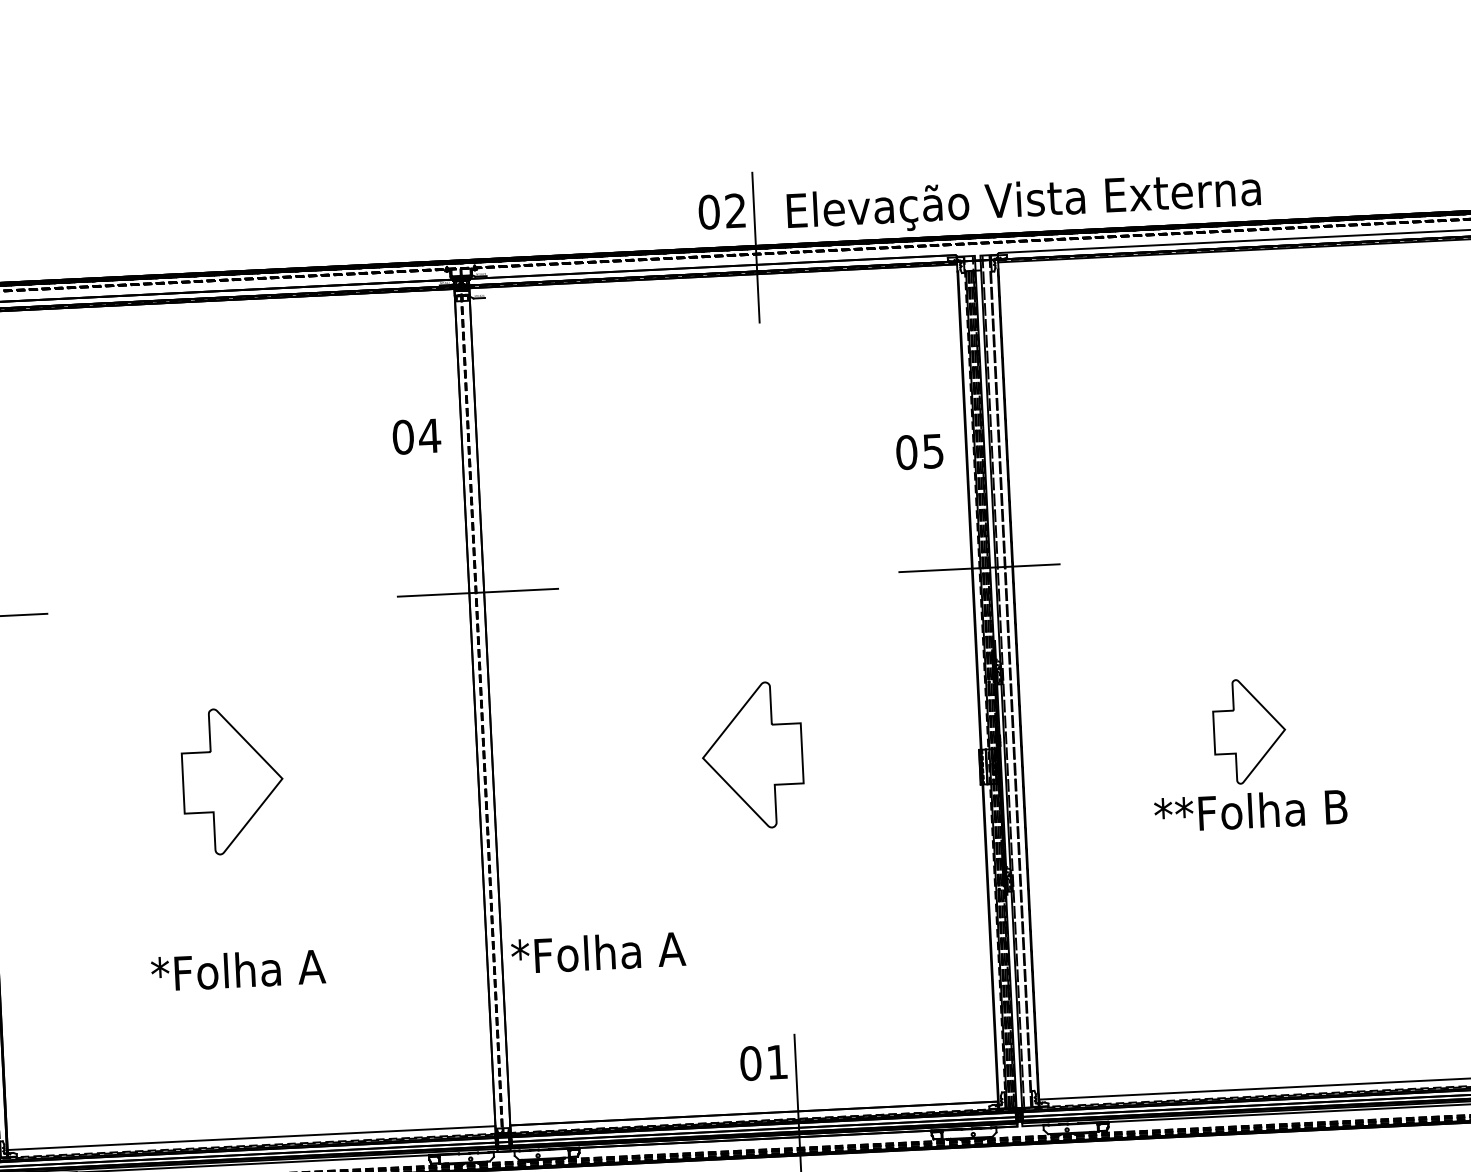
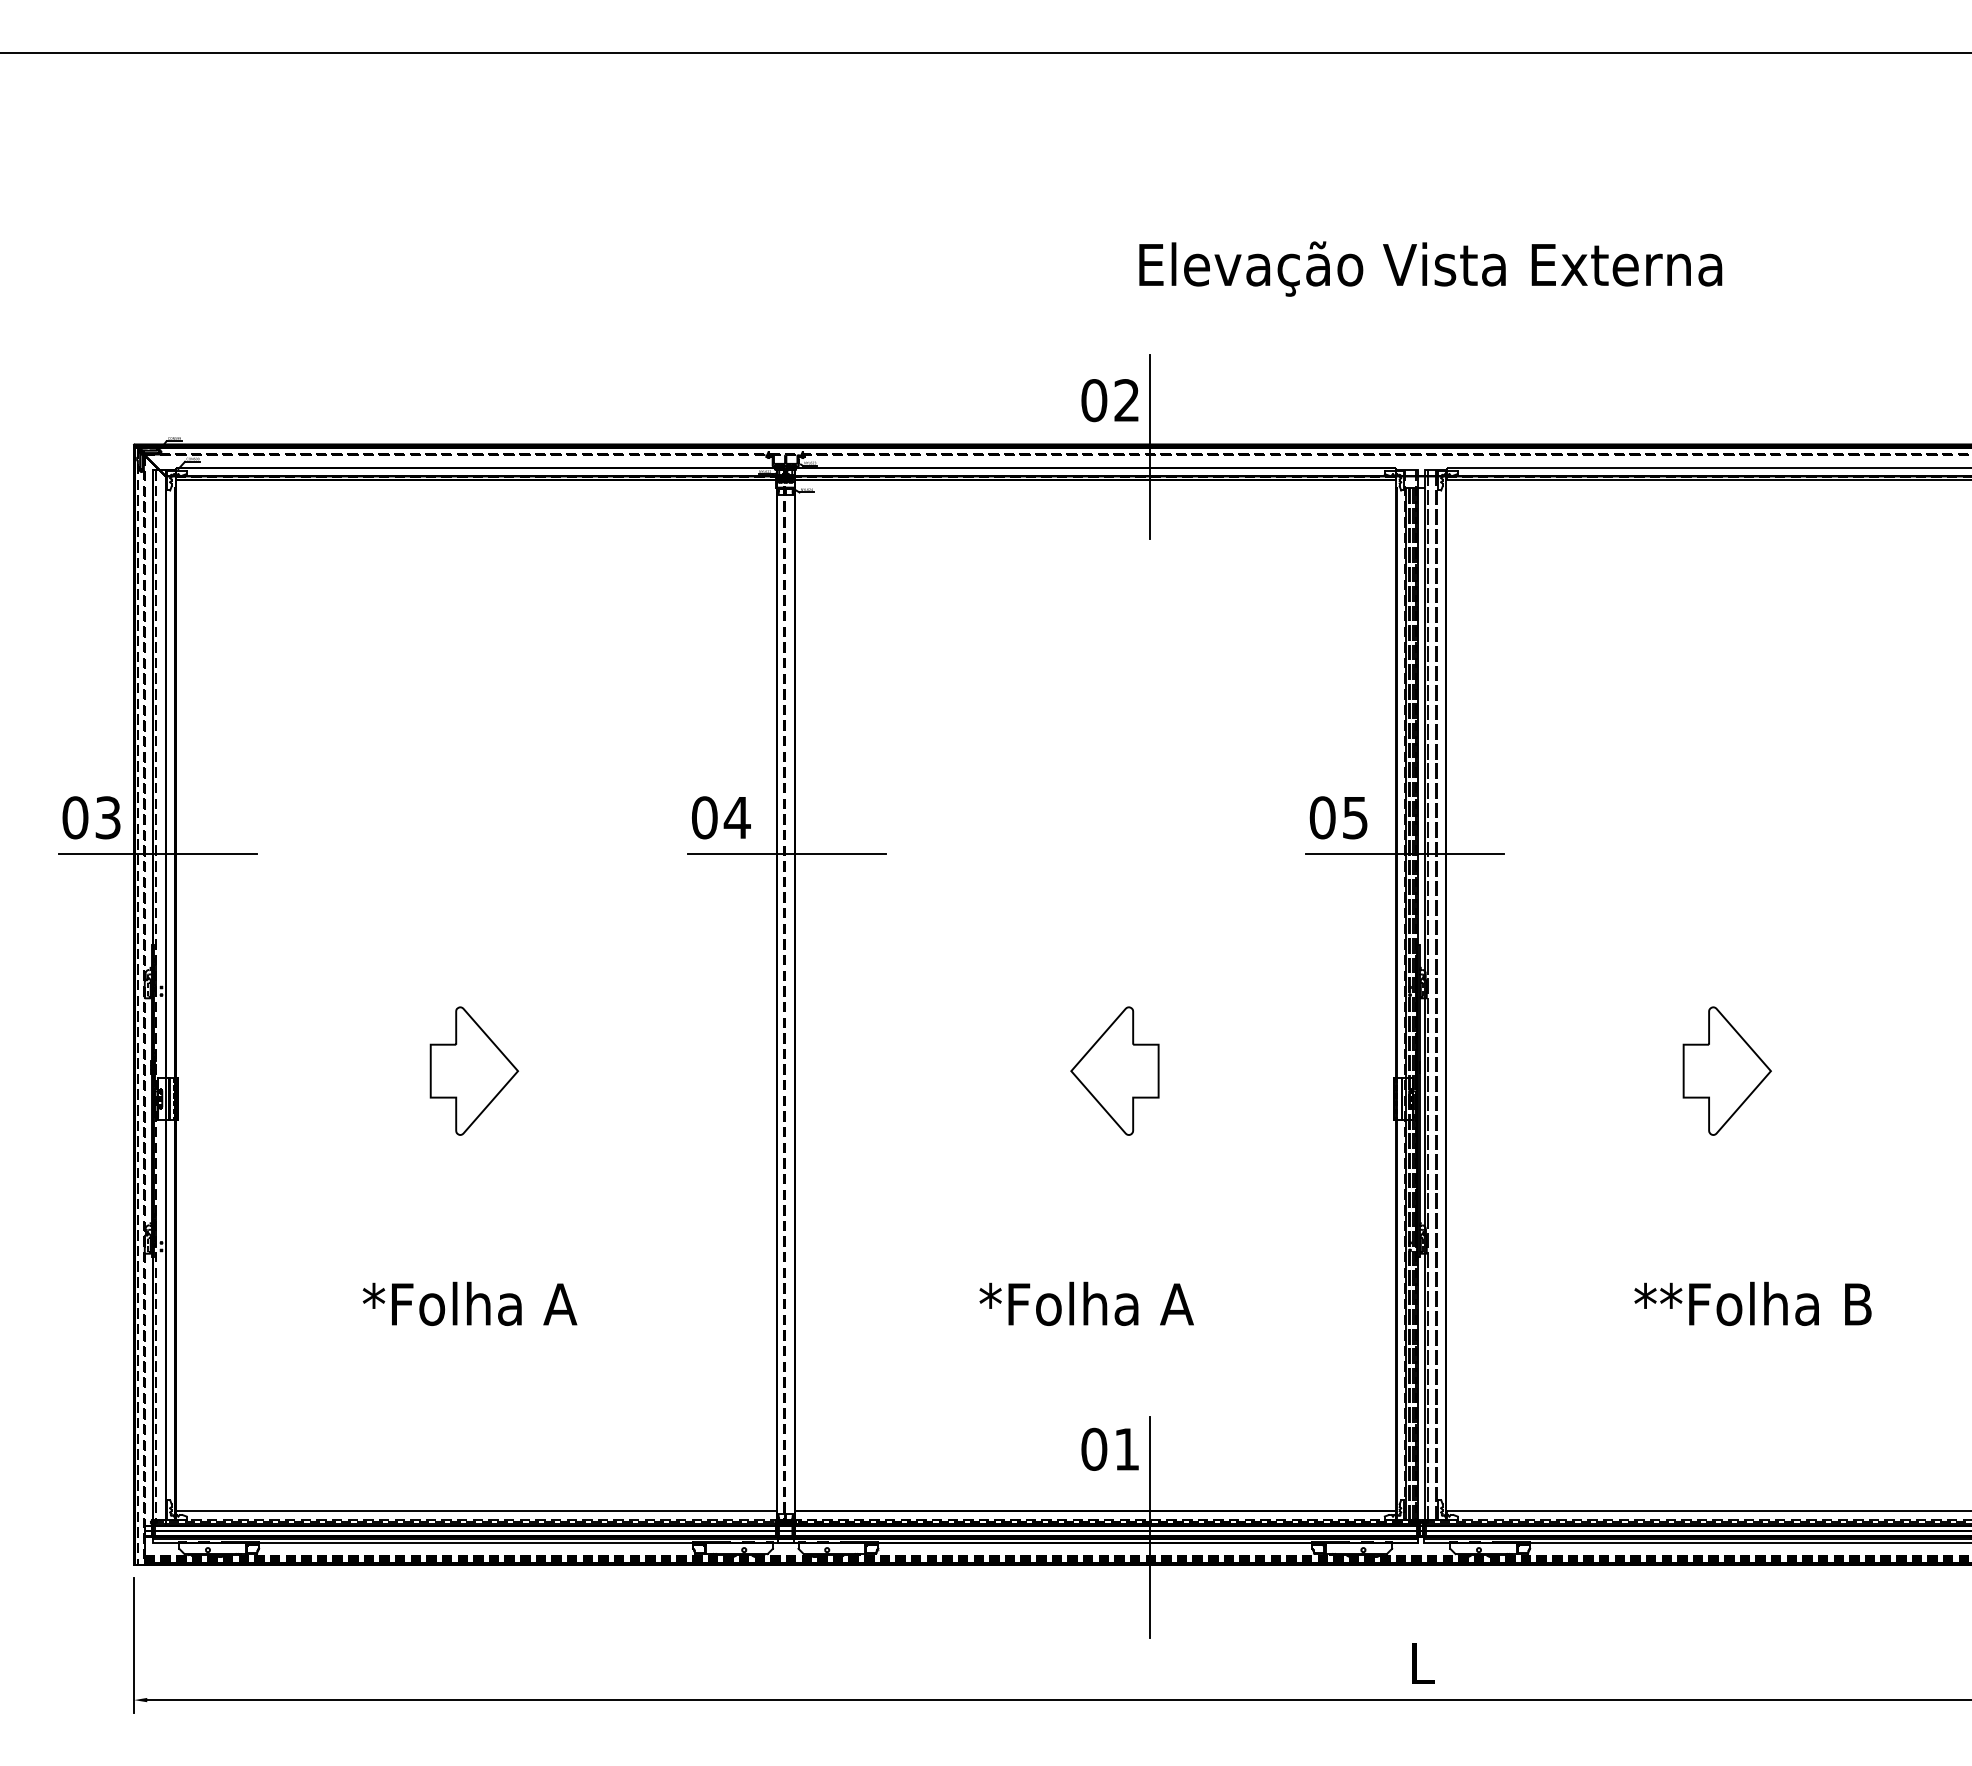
text: (1023, 202) -> (1430, 268), moved
text: (416, 436) -> (721, 817), moved
text: (919, 451) -> (1338, 817), moved
part: (752, 755) -> (1114, 1070), size x0.71
part: (231, 780) -> (473, 1070), size x0.71
text: (1250, 810) -> (1752, 1303), moved
text: (598, 952) -> (1086, 1303), moved

